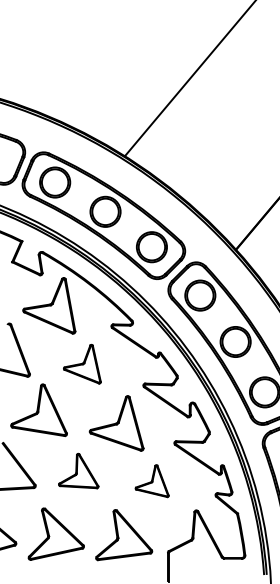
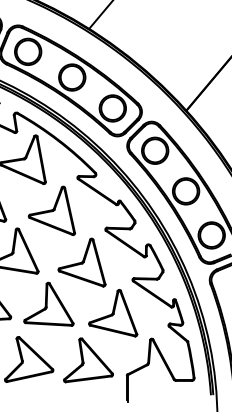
part: (82, 363) -> (52, 210), size x1.43
part: (78, 470) -> (48, 303), size x1.43
part: (151, 480) -> (112, 312), size x1.67

